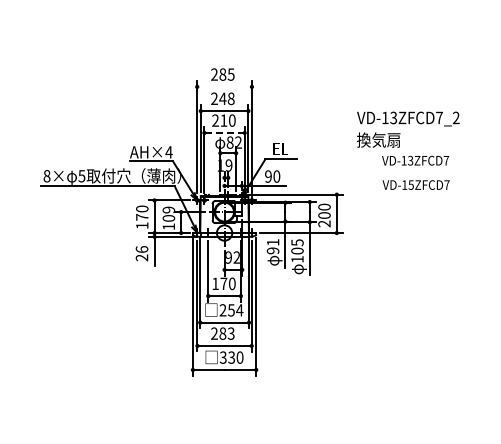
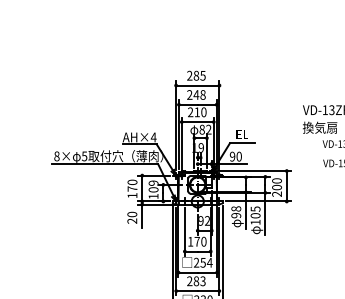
line: (224, 86) -> (197, 85), added
line: (224, 132) -> (197, 121), dashed -> solid
text: (272, 242) -> (235, 208), 91 -> 98
text: (141, 249) -> (131, 214), 26 -> 20

